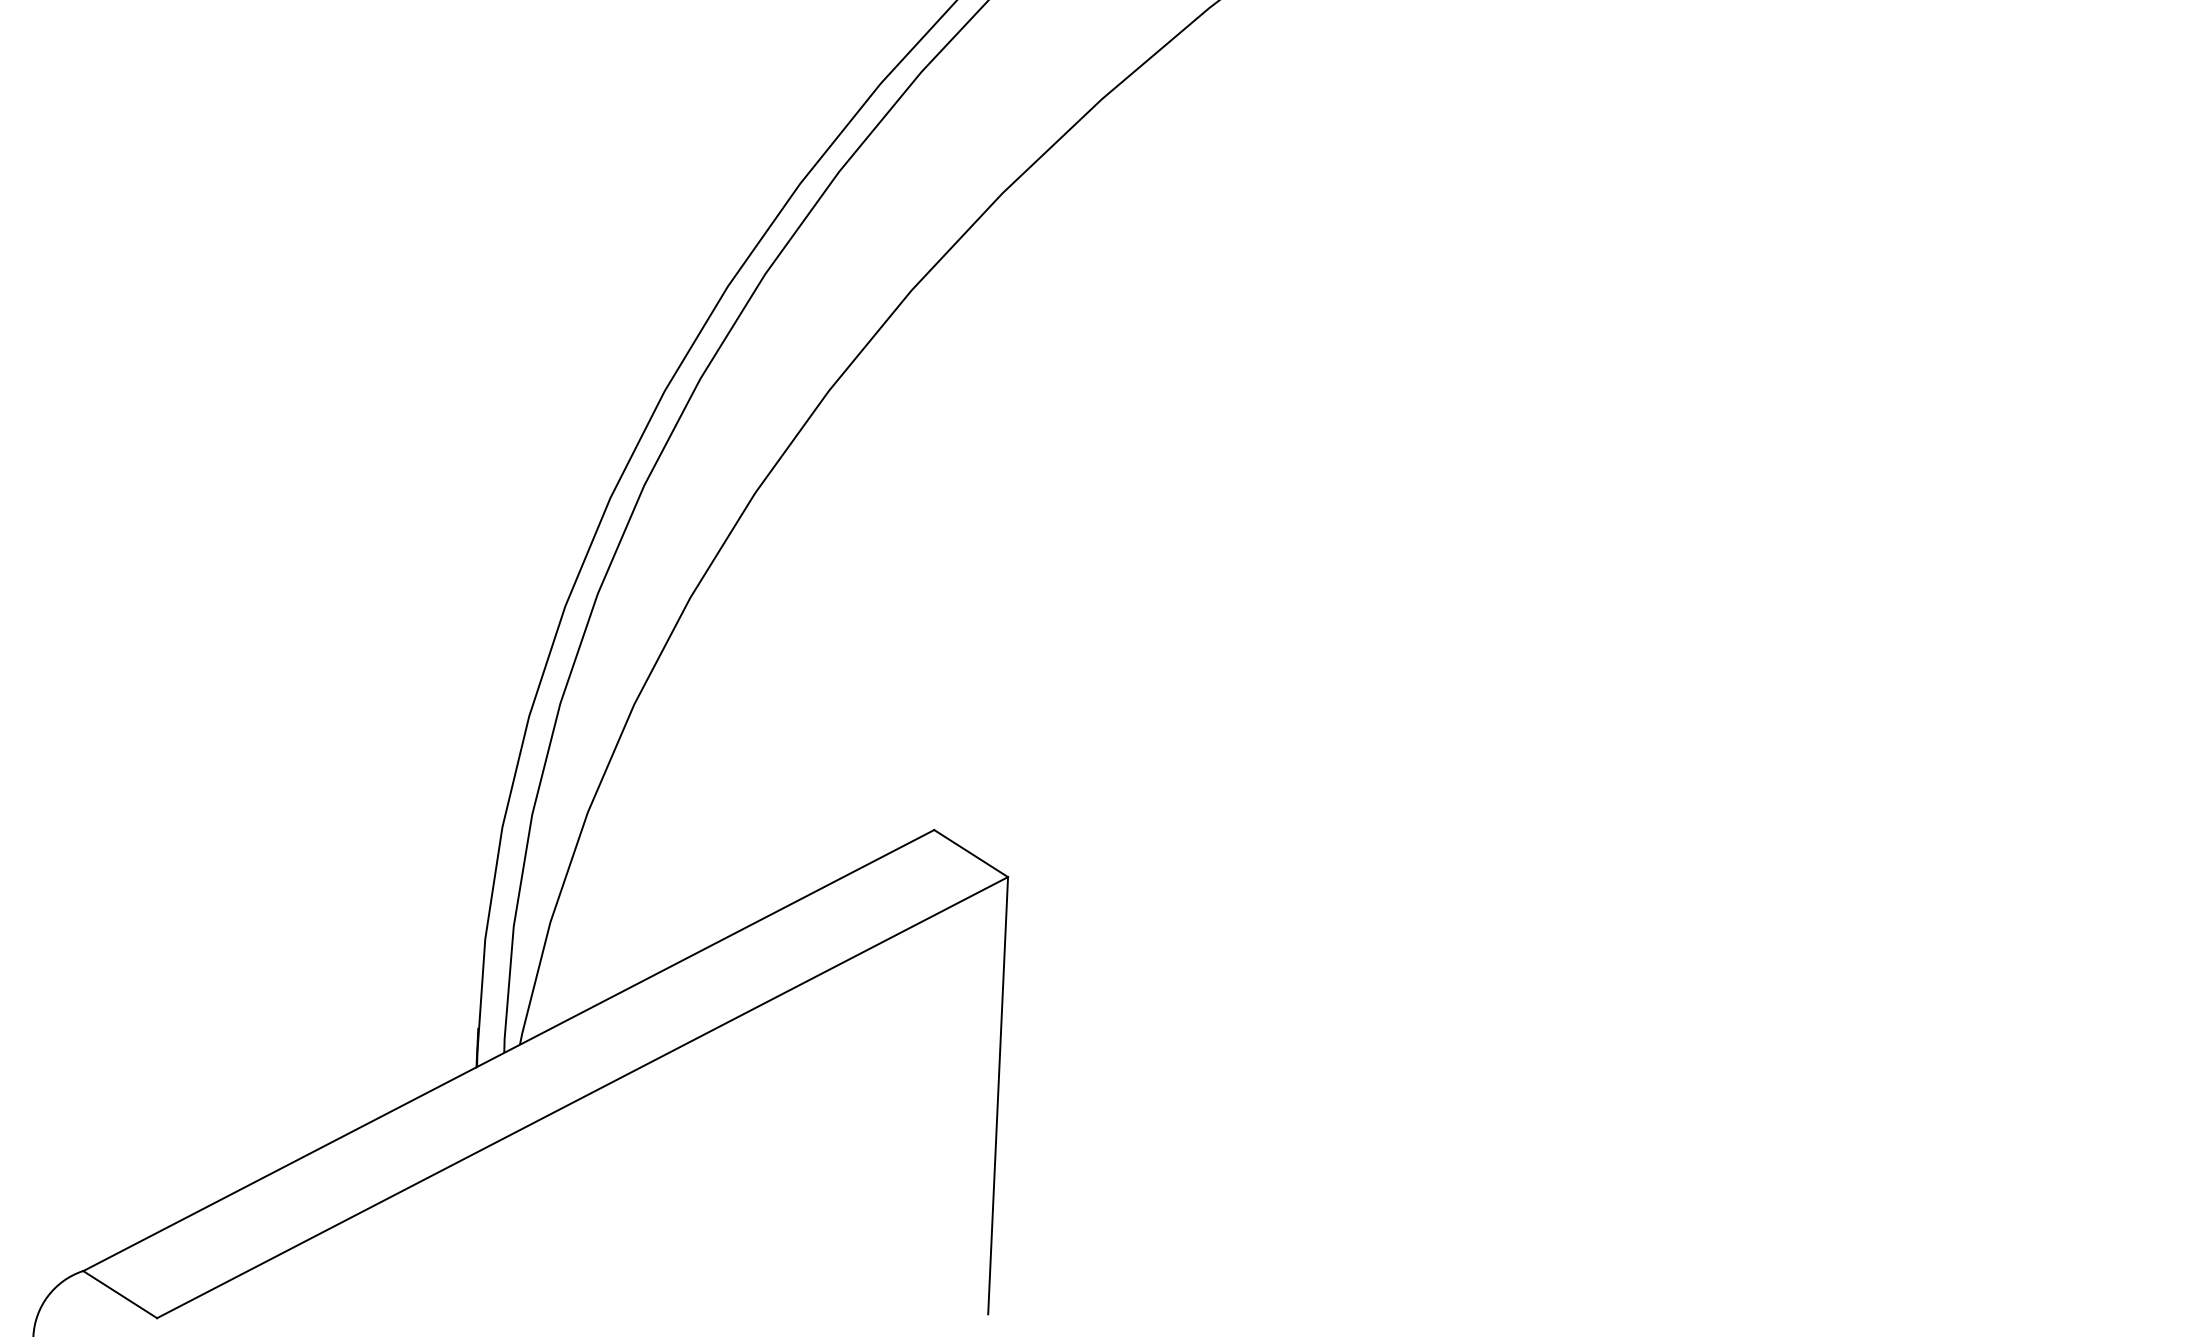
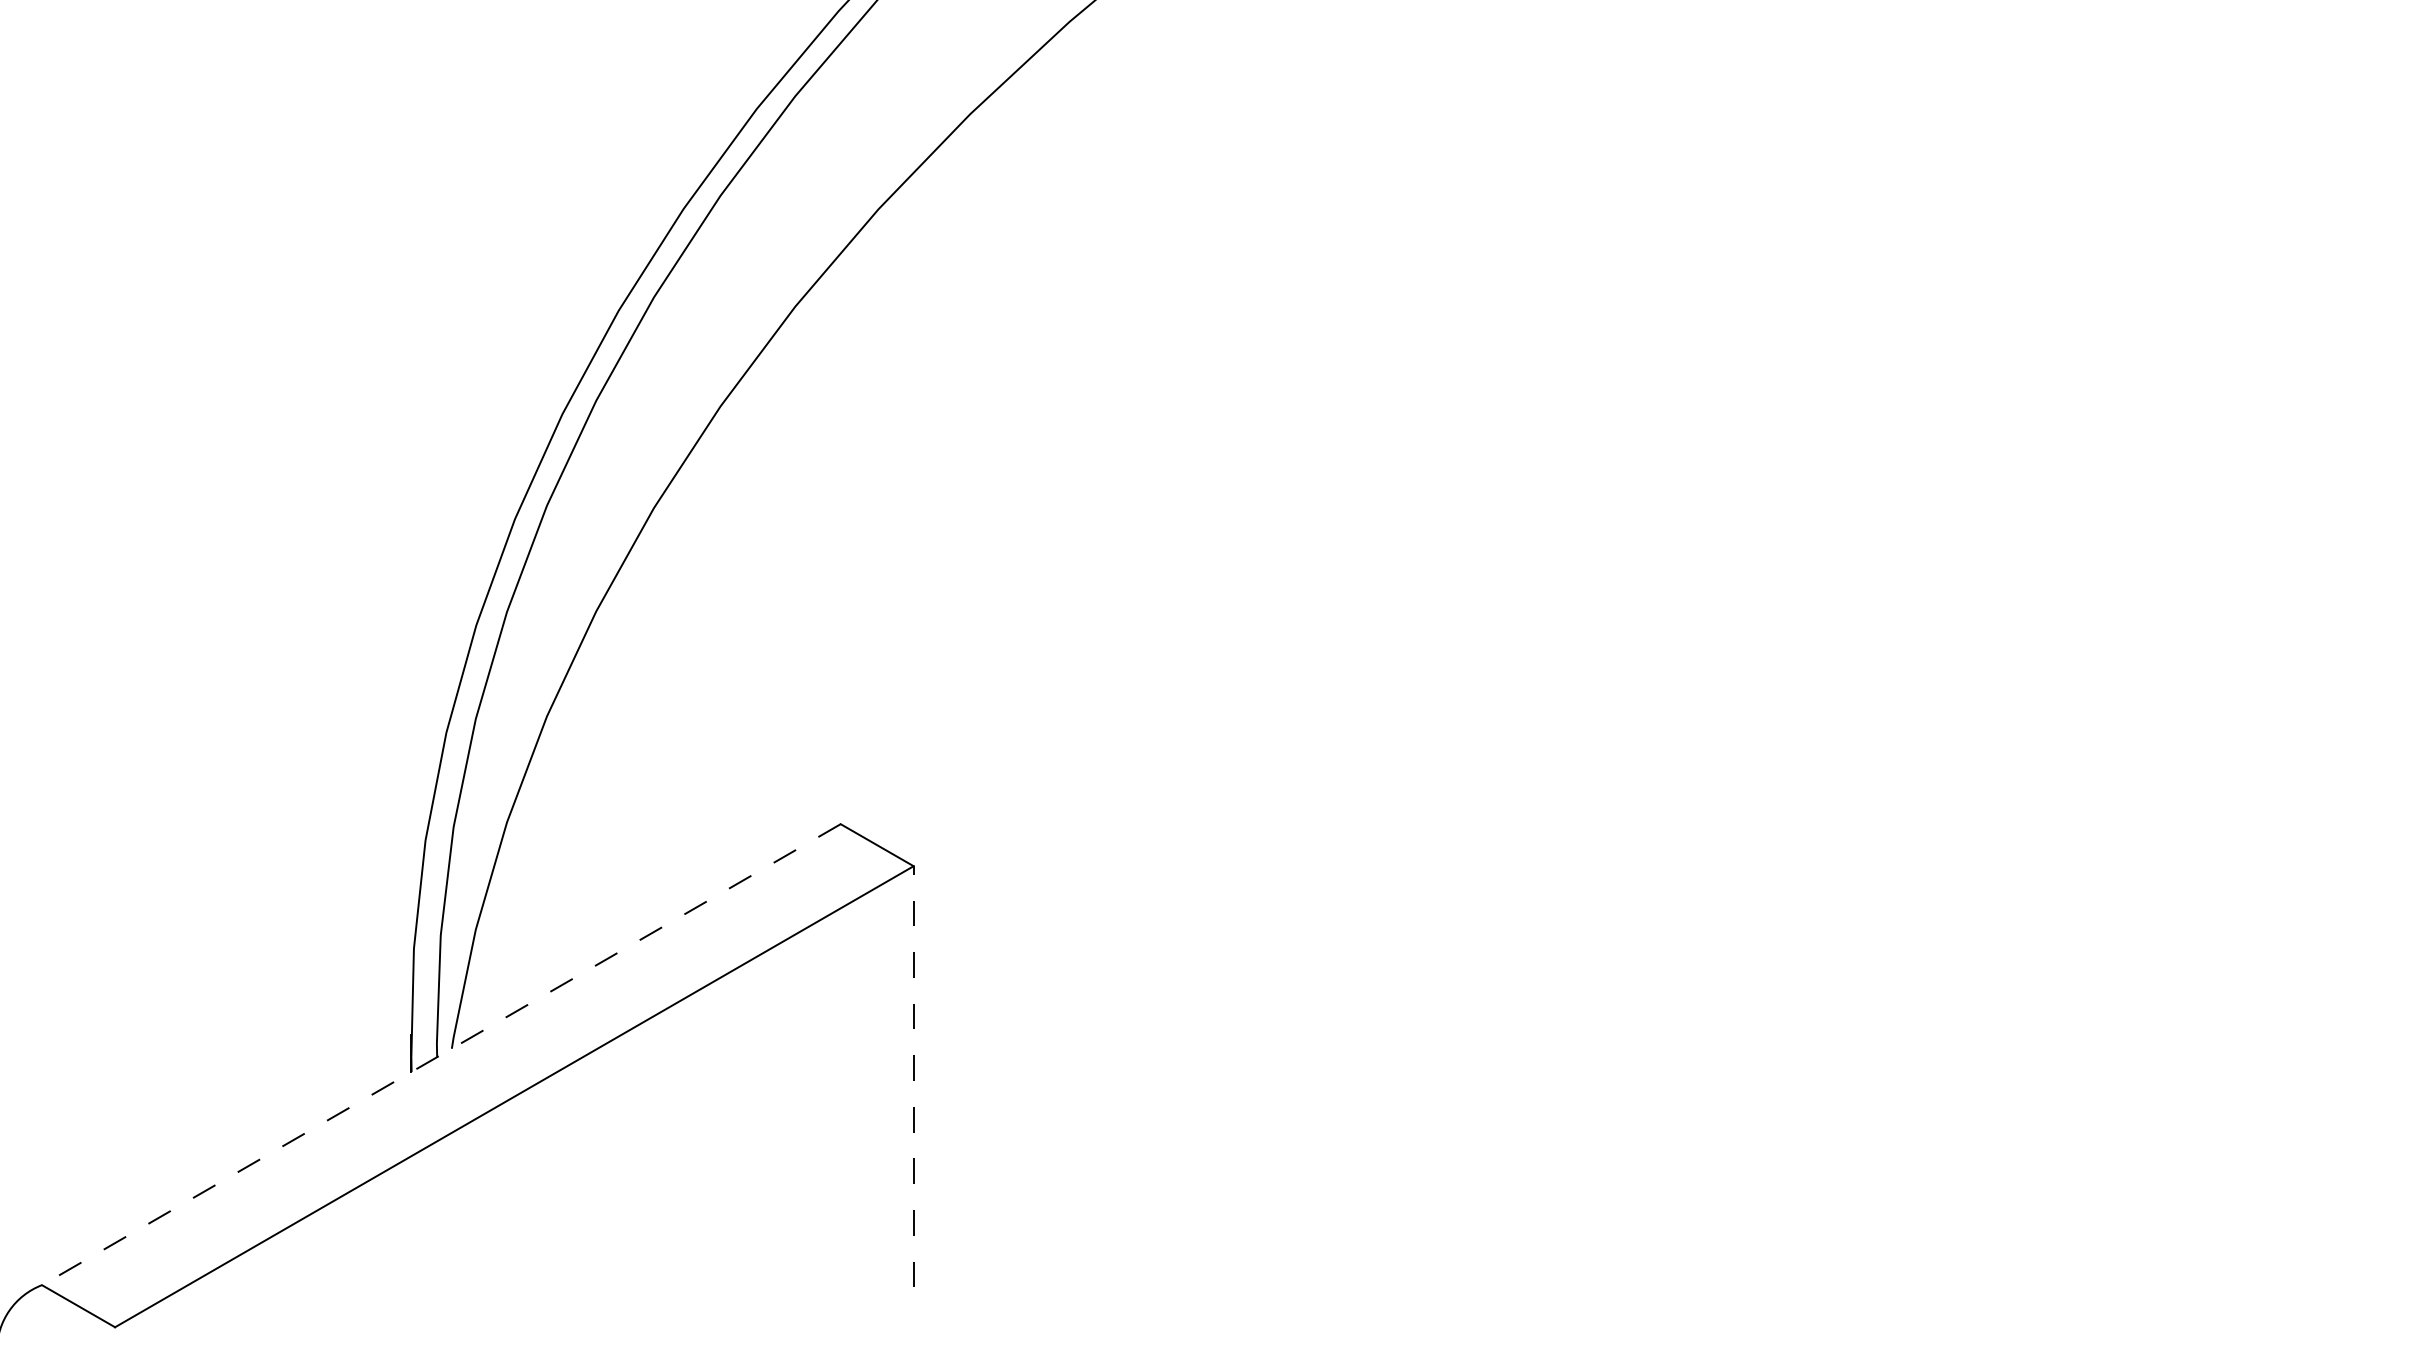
line: (507, 1050) -> (440, 1054), solid -> dashed
line: (997, 1095) -> (913, 1076), solid -> dashed

